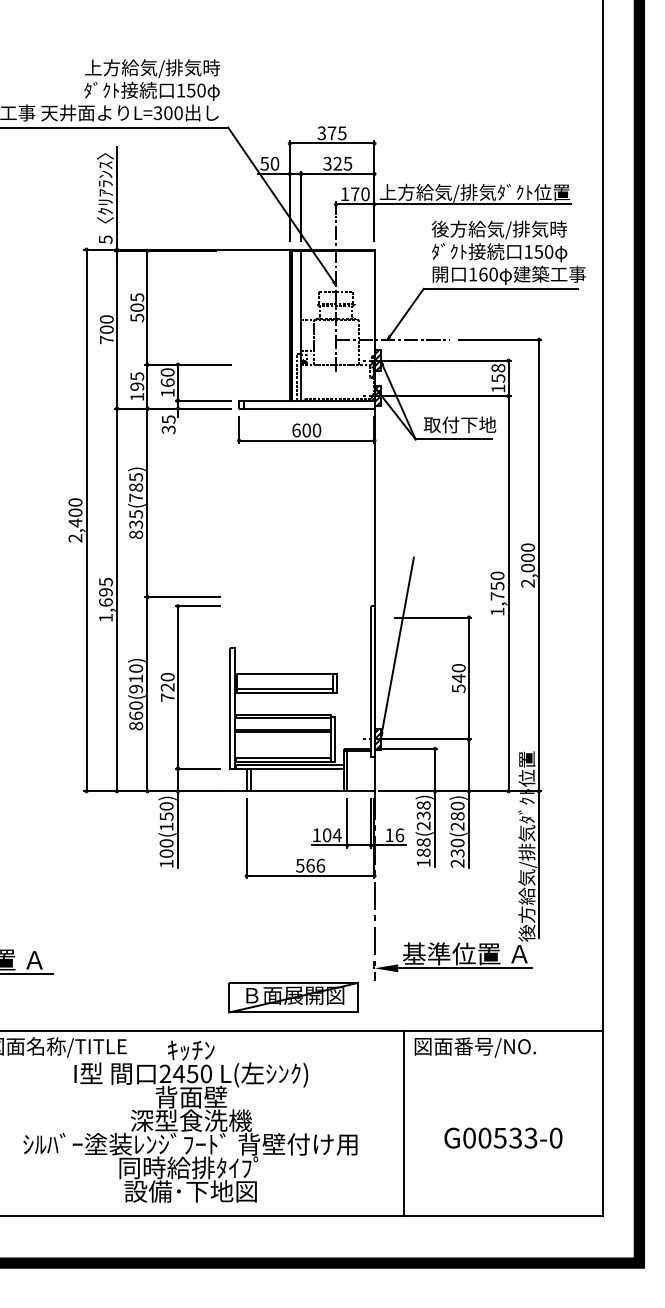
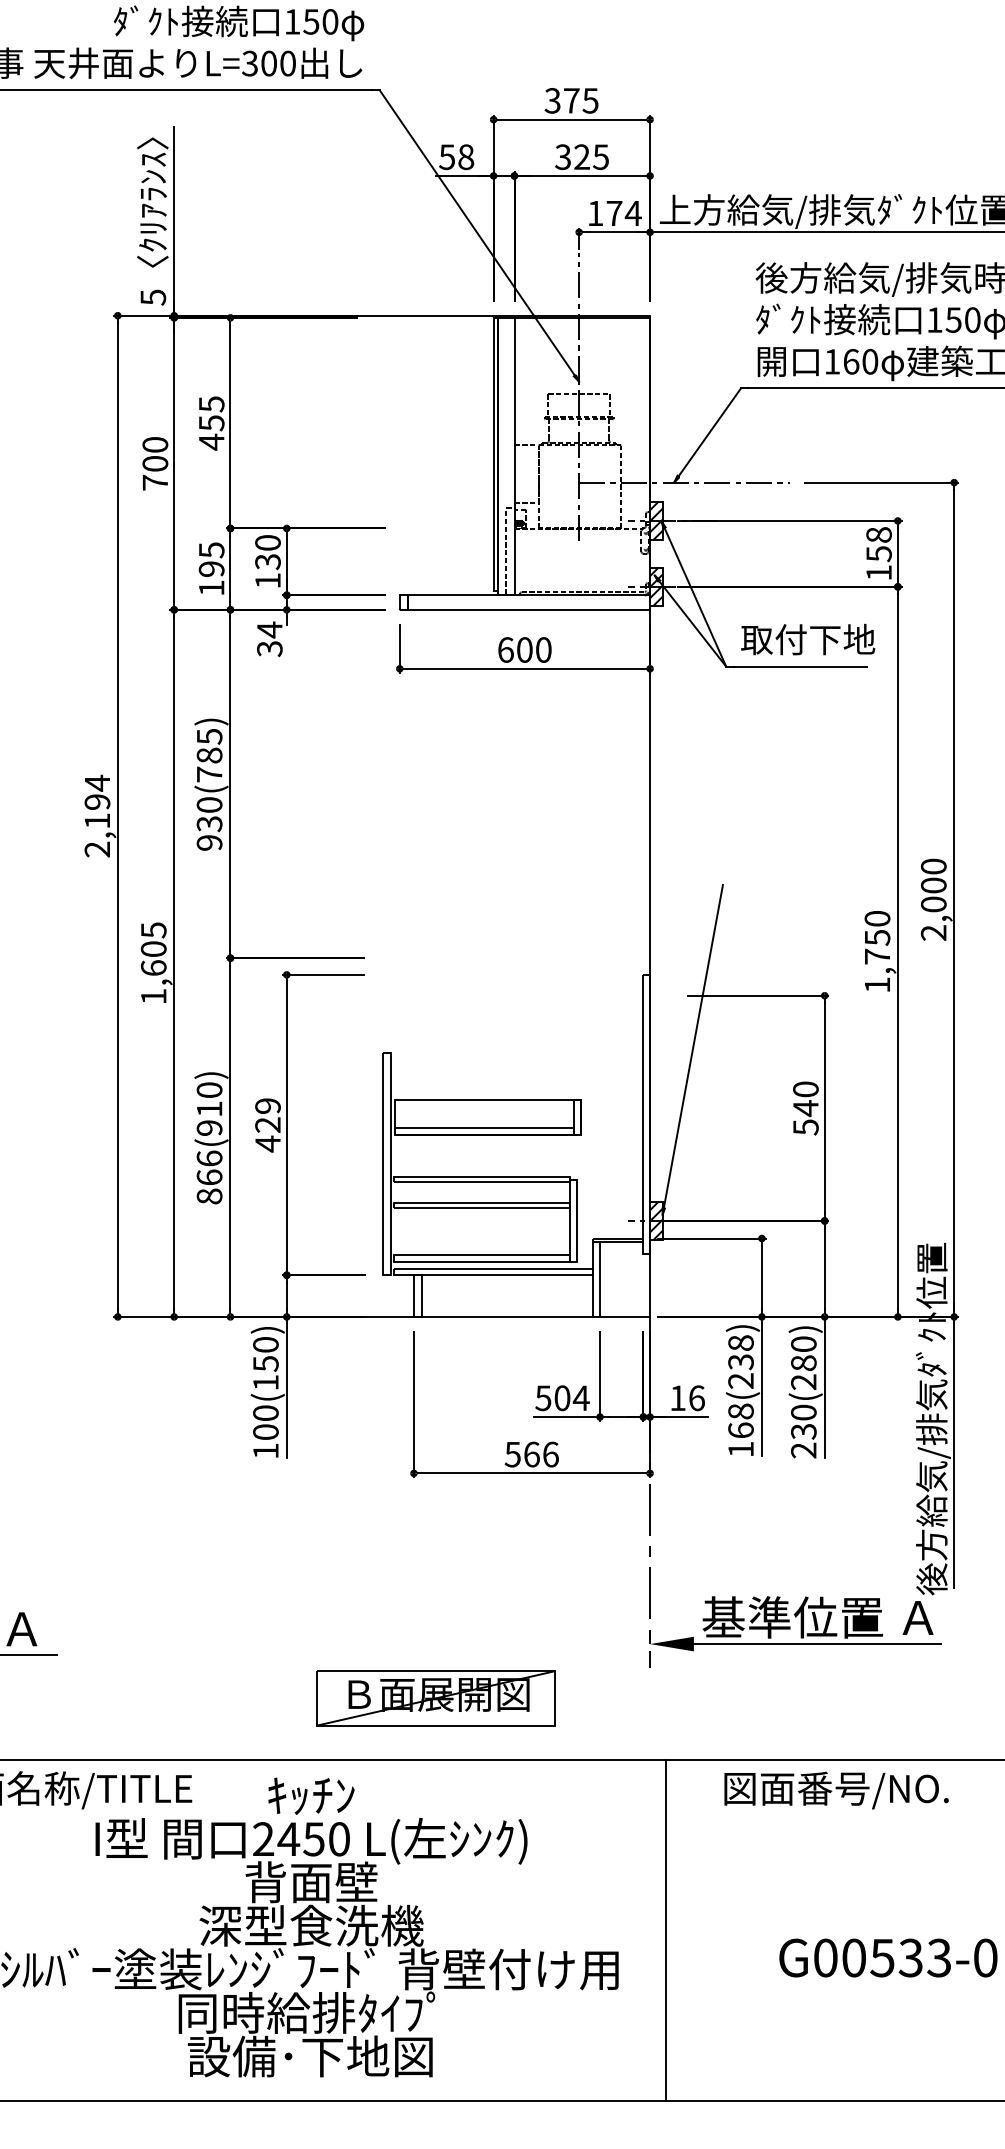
text: (274, 163) -> (465, 156), 50 -> 58
text: (365, 194) -> (633, 213), 170 -> 174
text: (137, 312) -> (212, 431), 505 -> 455
text: (167, 382) -> (267, 561), 160 -> 130
text: (168, 419) -> (269, 629), 35 -> 34
text: (75, 512) -> (97, 801), 2,400 -> 2,194
text: (136, 524) -> (210, 823), 835(785) -> 930(785)
text: (105, 592) -> (152, 949), 1,695 -> 1,605
text: (167, 687) -> (267, 1125), 720 -> 429
text: (135, 705) -> (208, 1158), 860(910) -> 866(910)
text: (316, 835) -> (542, 1398), 104 -> 504
text: (423, 852) -> (740, 1430), 188(238) -> 168(238)
part: (293, 997) -> (435, 1698), moved
line: (403, 1123) -> (664, 1930), moved

